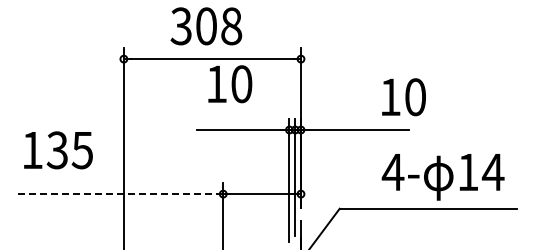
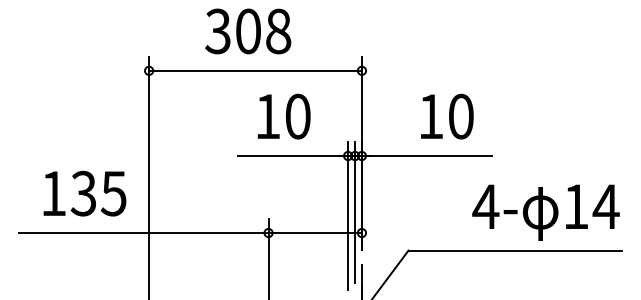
text: (230, 84) -> (284, 116), moved
text: (403, 97) -> (446, 116), moved
text: (58, 150) -> (84, 193), moved
text: (442, 177) -> (545, 213), moved
line: (119, 194) -> (143, 233), dashed -> solid

